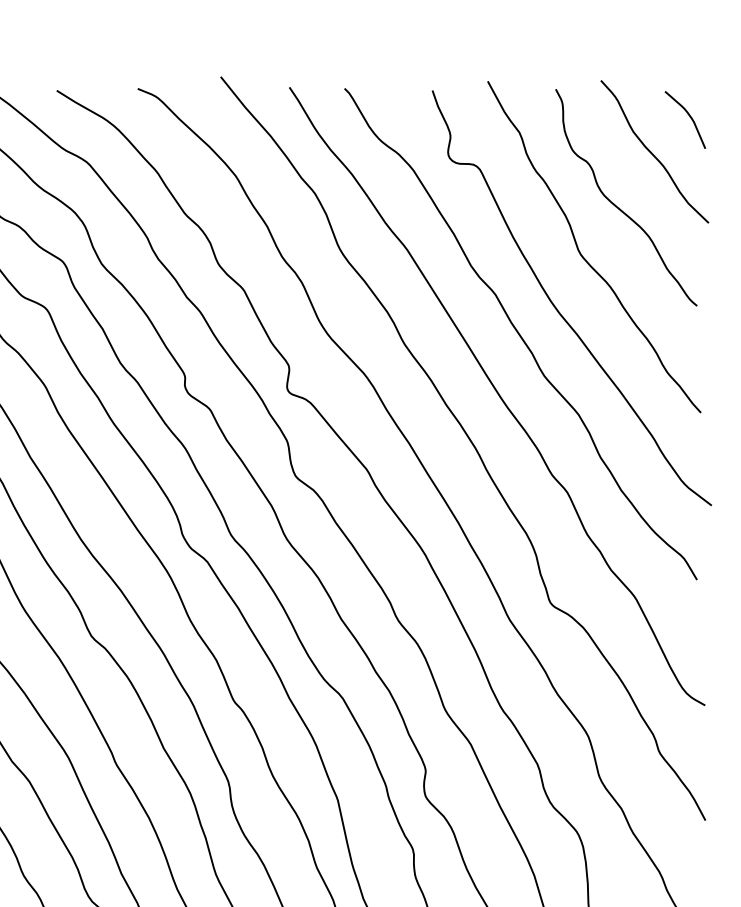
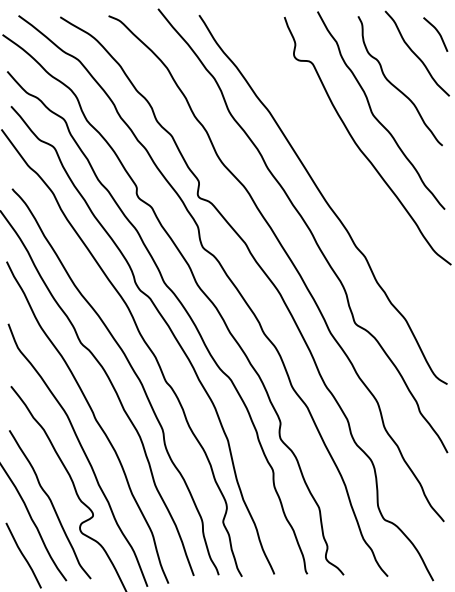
curve: (521, 334) -> (337, 162), removed

